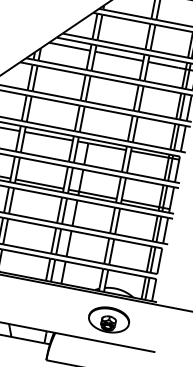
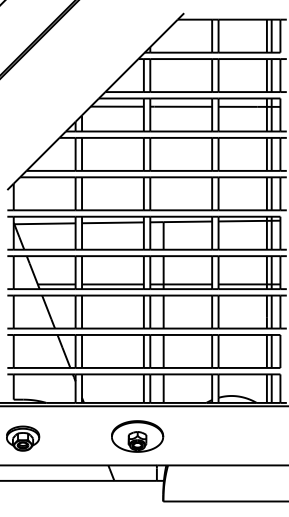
part: (109, 319) -> (137, 436), moved

